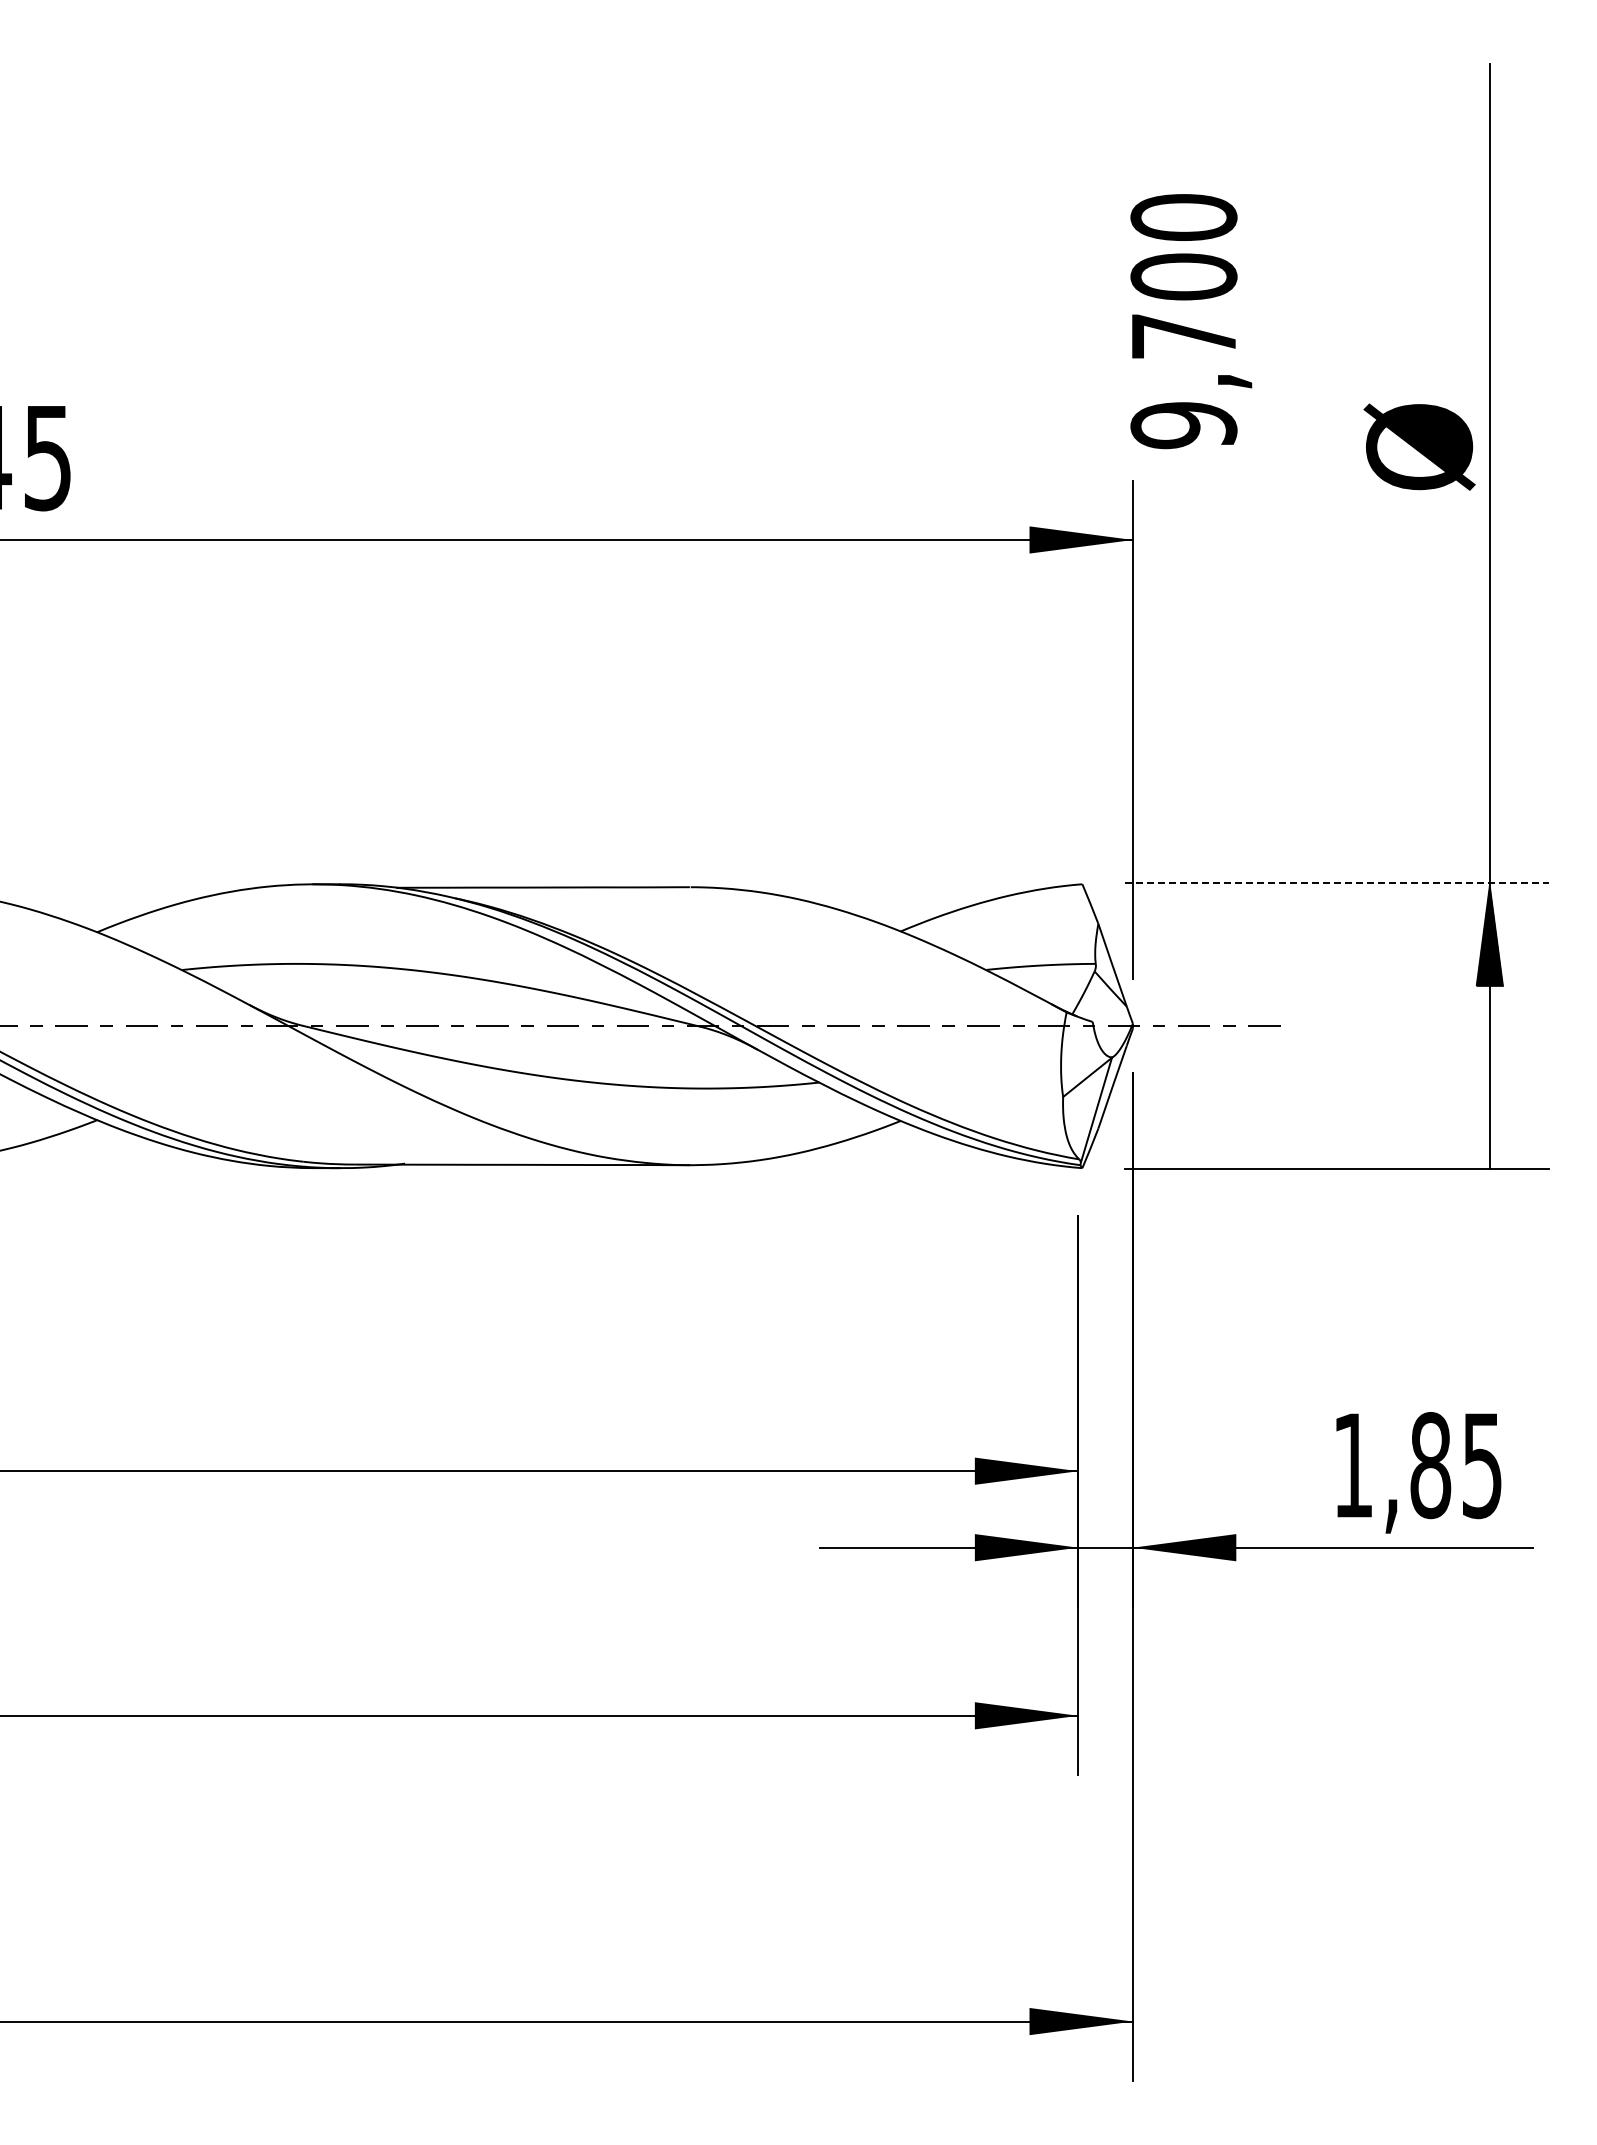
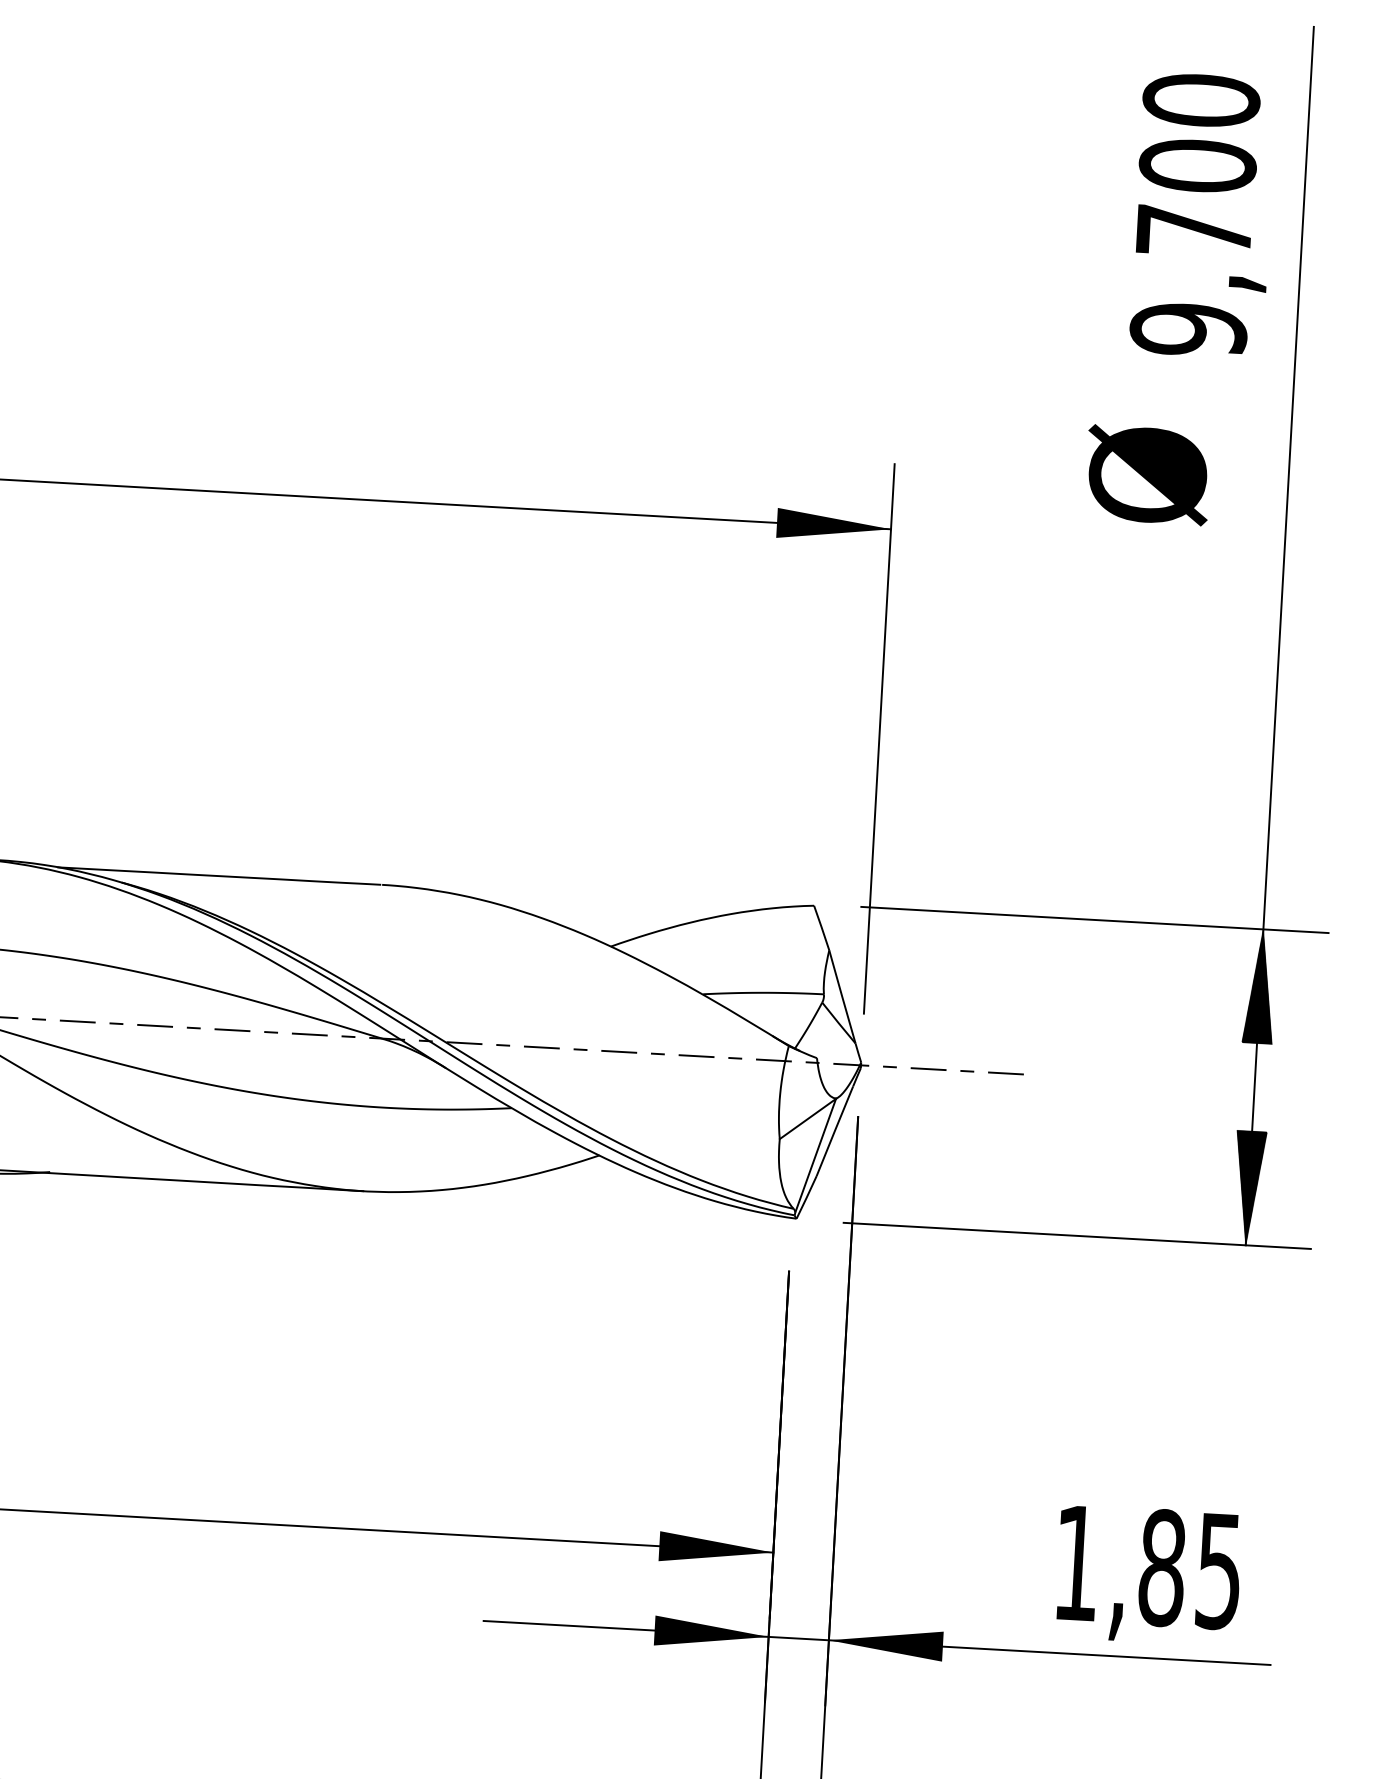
text: (1191, 321) -> (1203, 215), moved
text: (1419, 446) -> (1147, 474), moved
line: (1337, 882) -> (1095, 919), dashed -> solid
hatch: (1489, 1117) -> (1248, 1187), added

